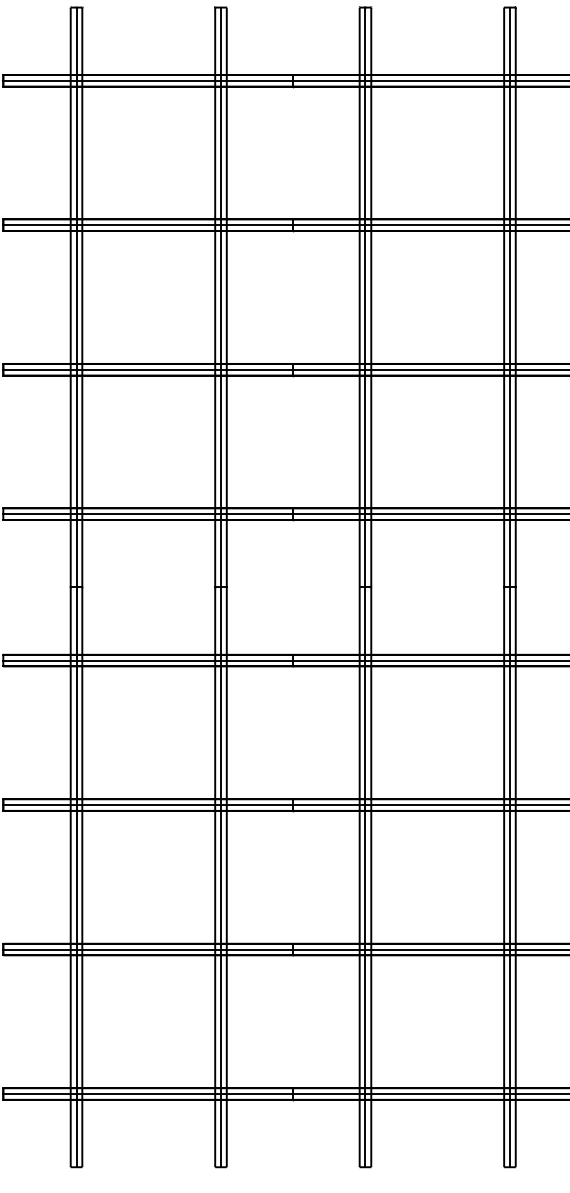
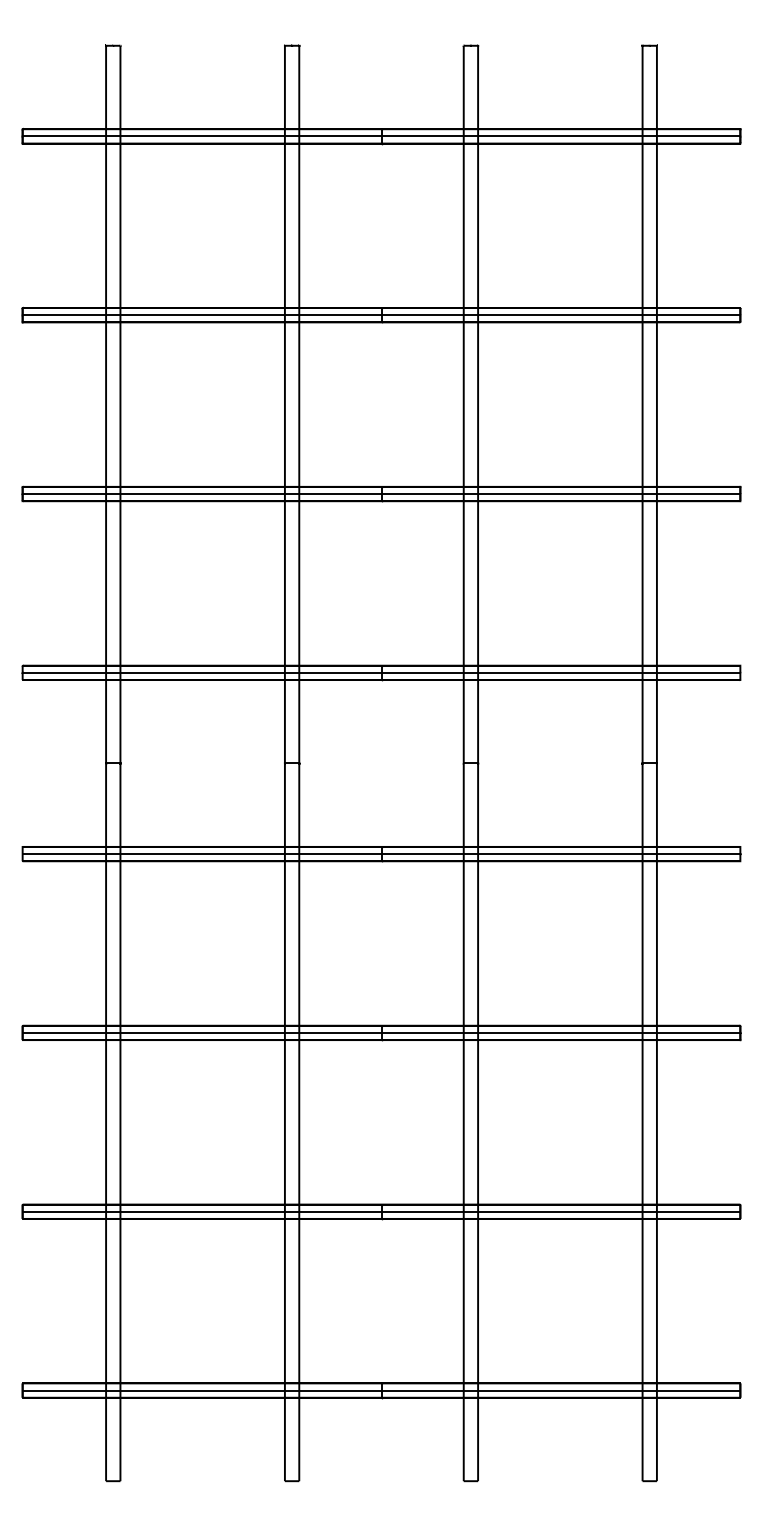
line: (76, 587) -> (113, 763), removed
line: (221, 587) -> (292, 763), removed
line: (365, 587) -> (470, 763), removed
line: (509, 587) -> (649, 763), removed

